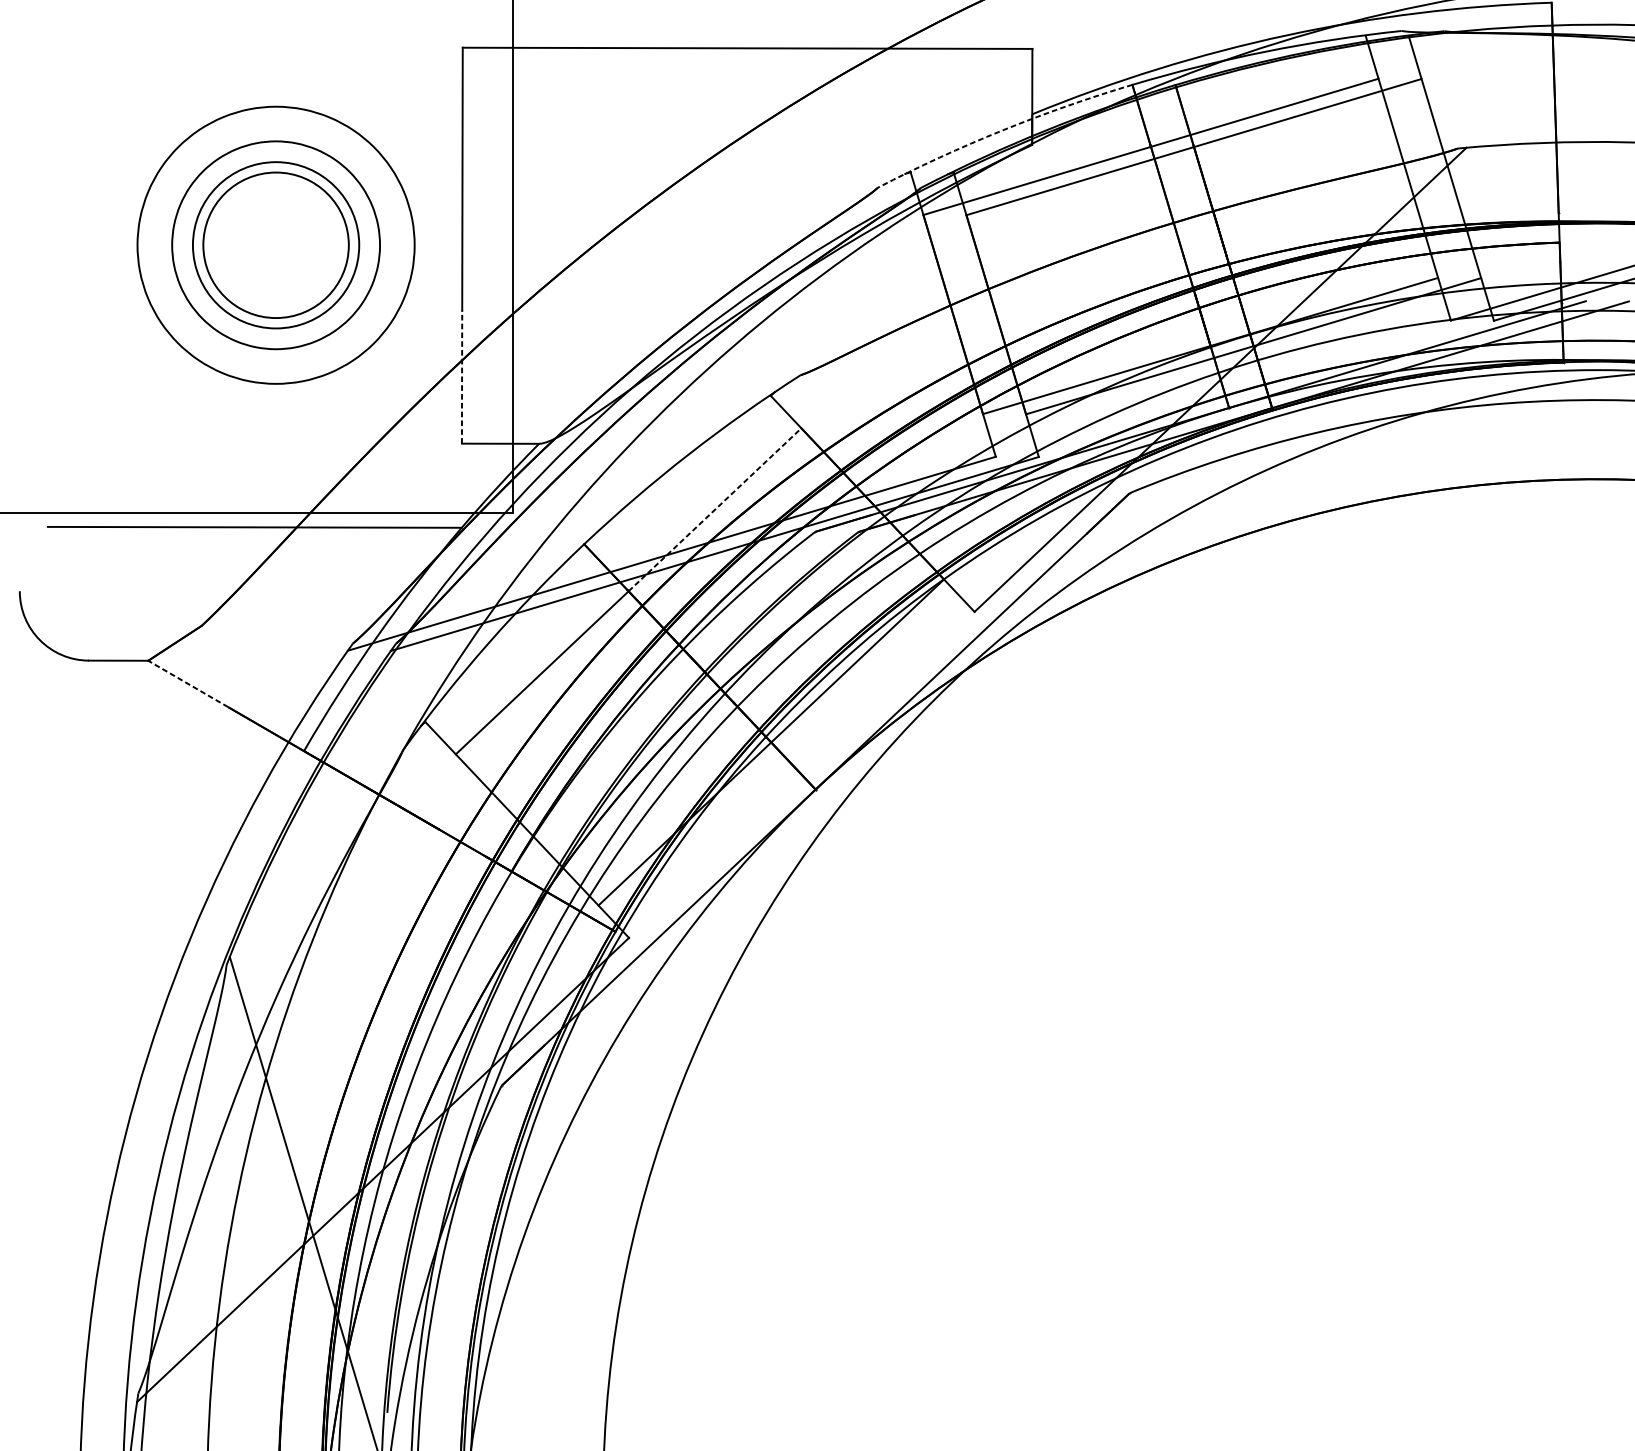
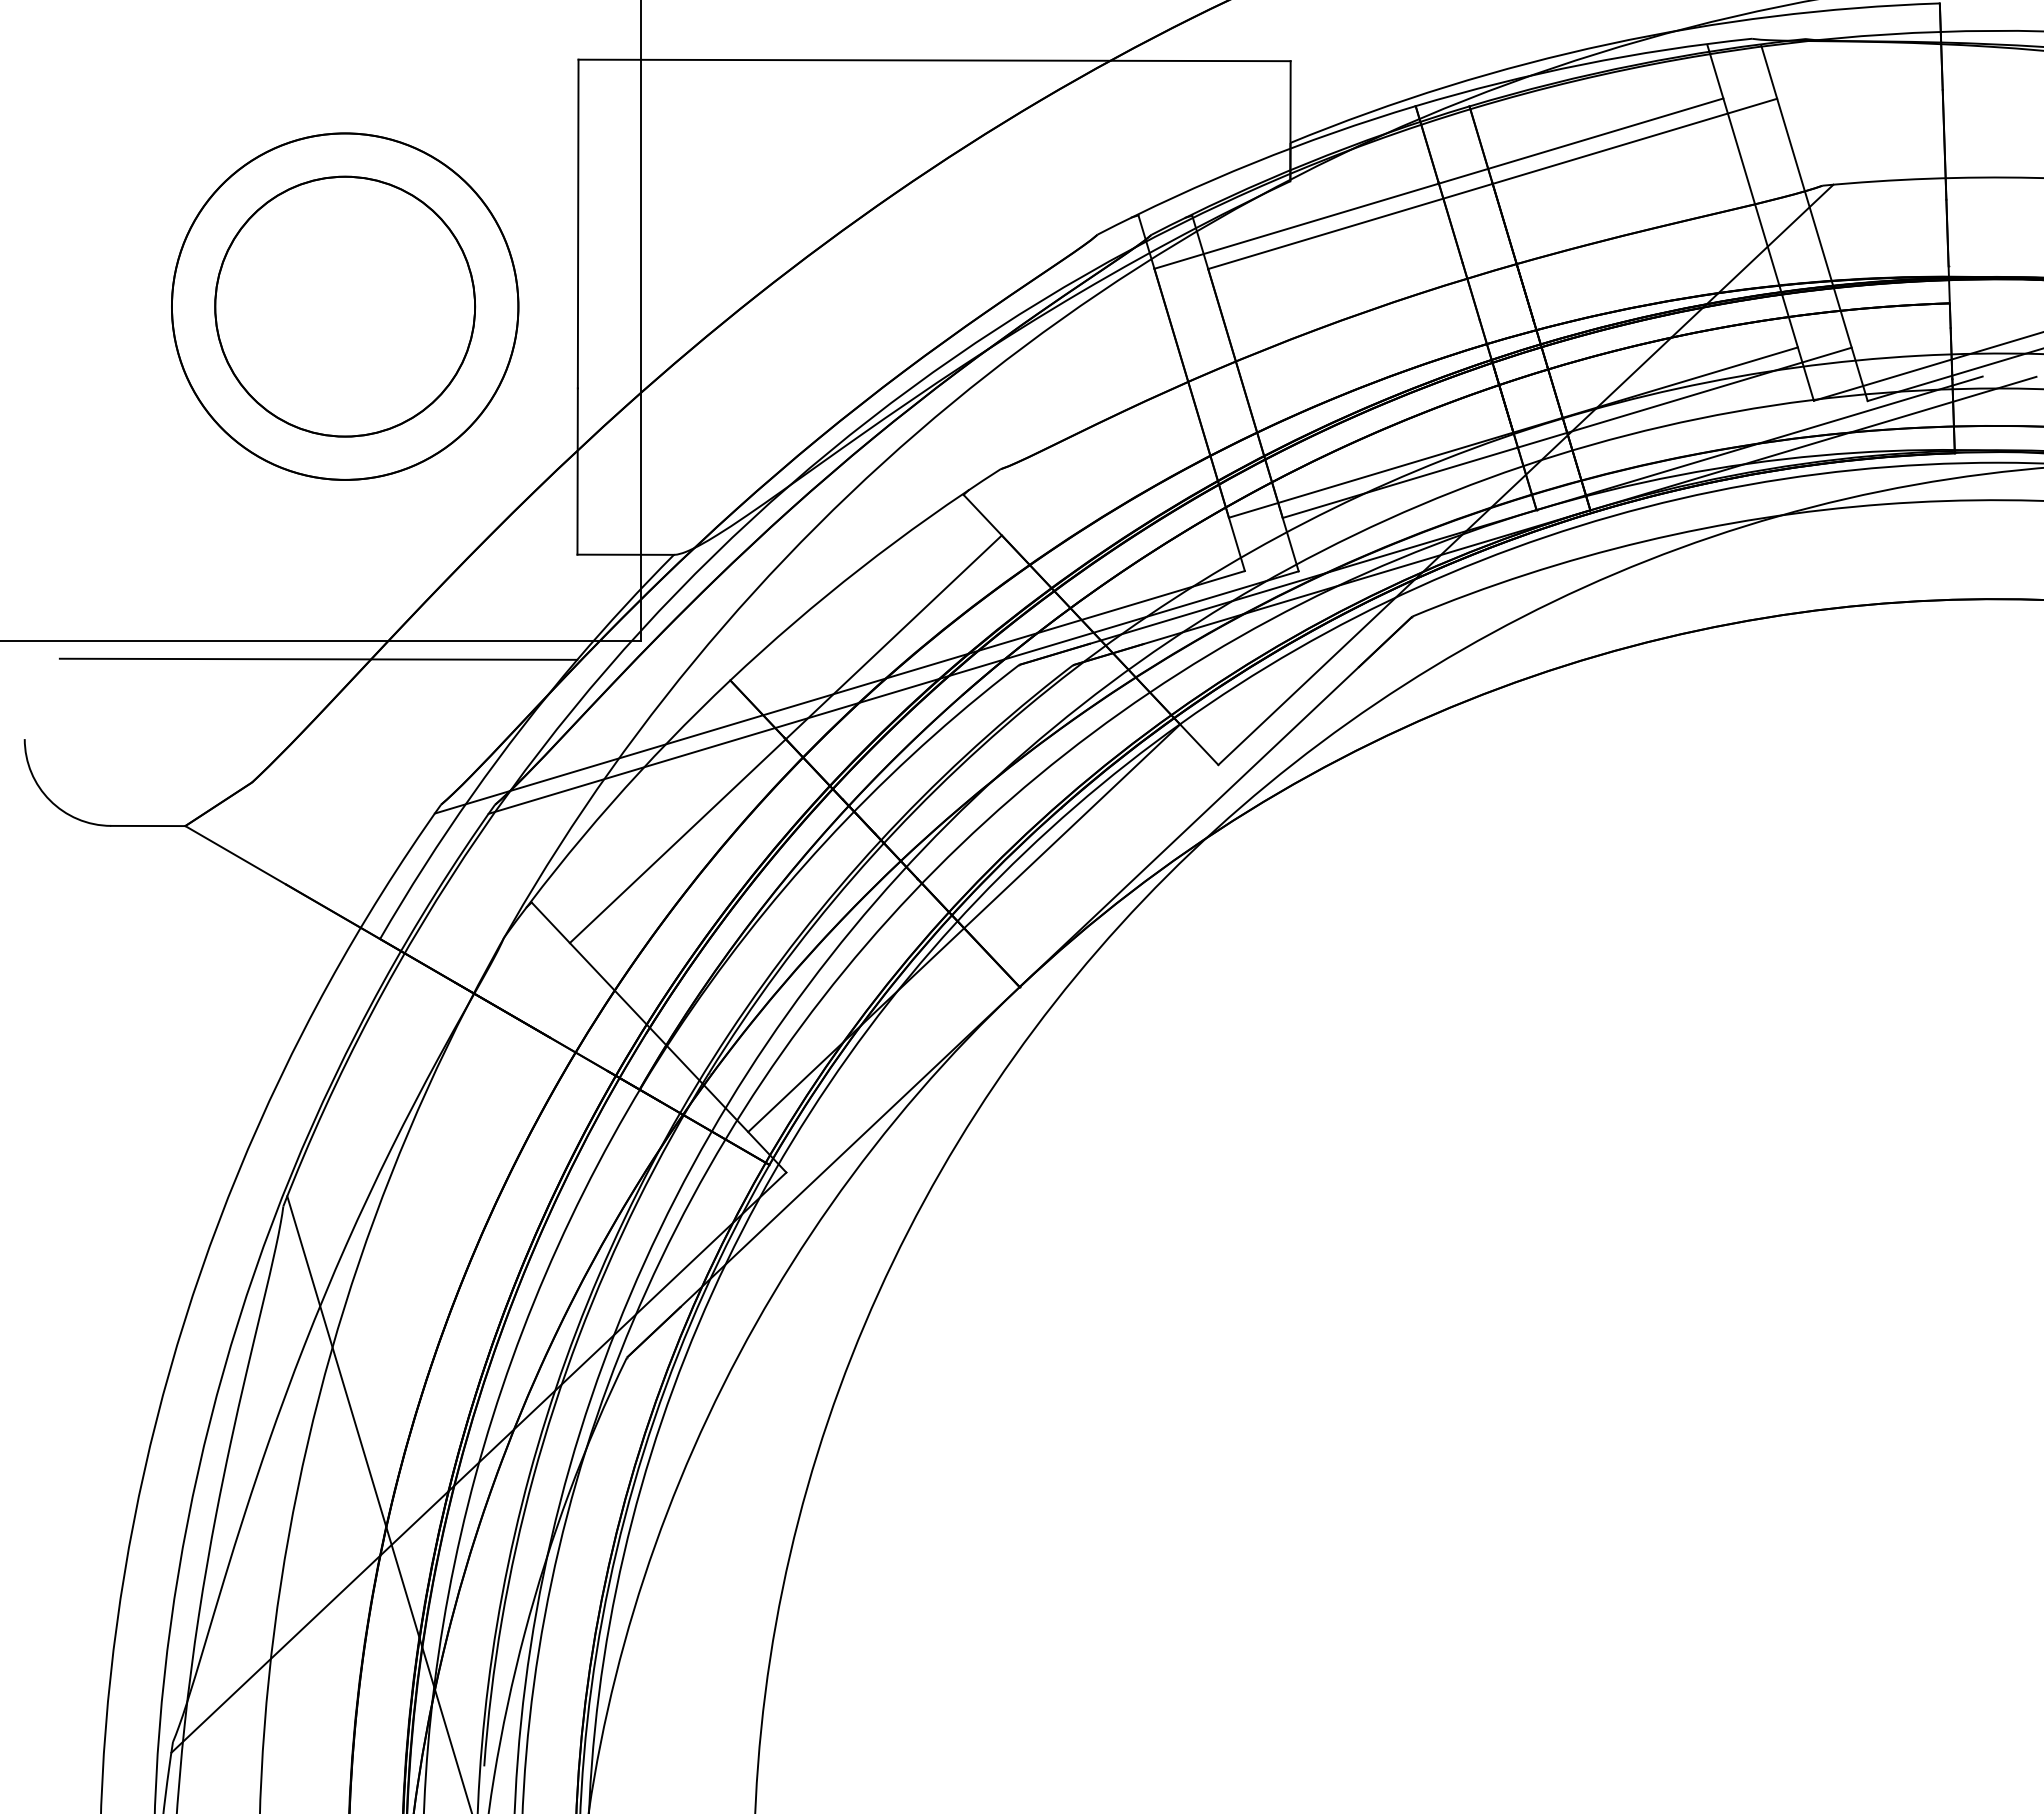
arc: (1002, 130) -> (1253, 163), dashed -> solid
circle: (275, 245) -> (344, 306), size x1.67
circle: (276, 245) -> (345, 306), size x1.43
line: (461, 377) -> (577, 471), dashed -> solid
line: (715, 509) -> (894, 636), dashed -> solid
line: (188, 684) -> (235, 855), dashed -> solid

